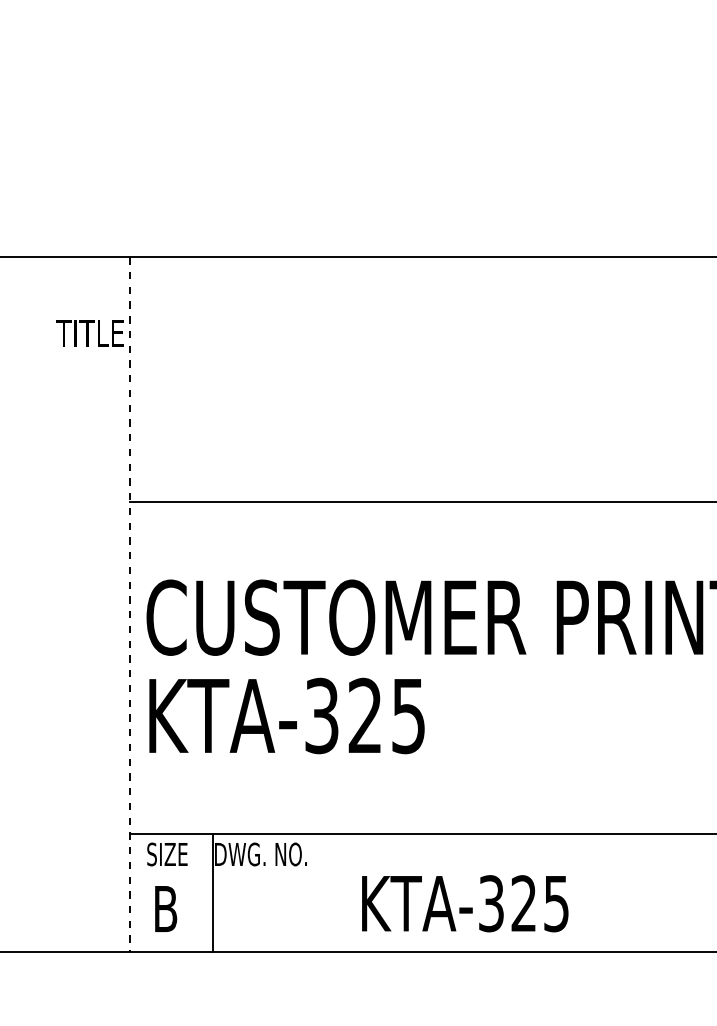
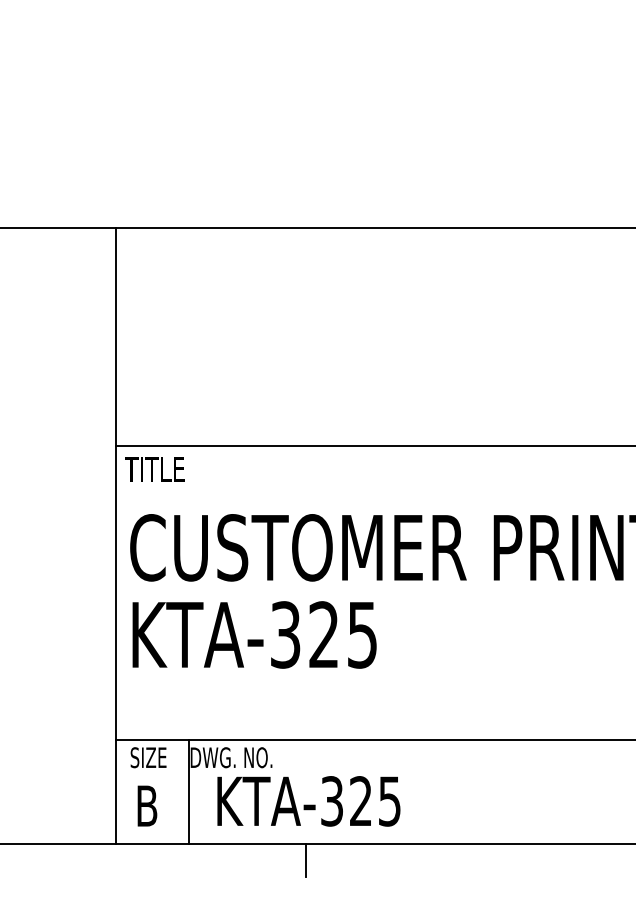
text: (89, 333) -> (153, 469), moved
line: (130, 605) -> (115, 537), dashed -> solid
text: (465, 903) -> (309, 801), moved
line: (344, 970) -> (305, 860), added

